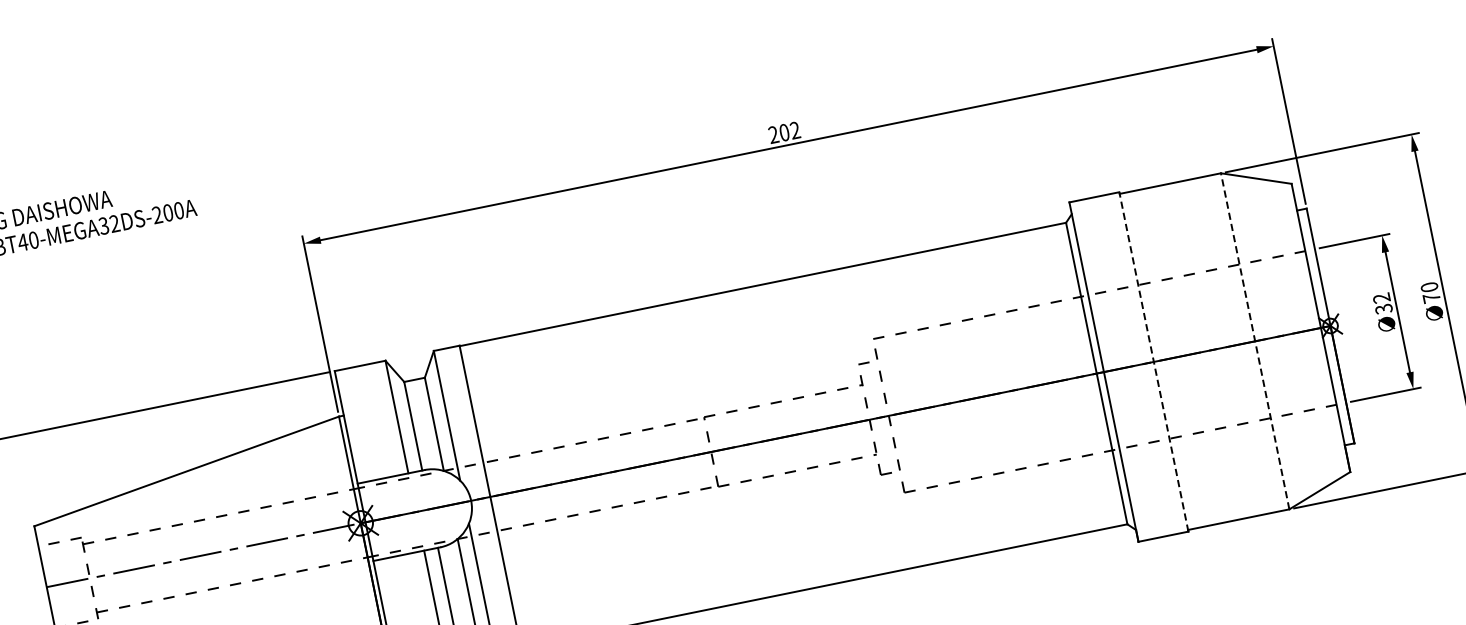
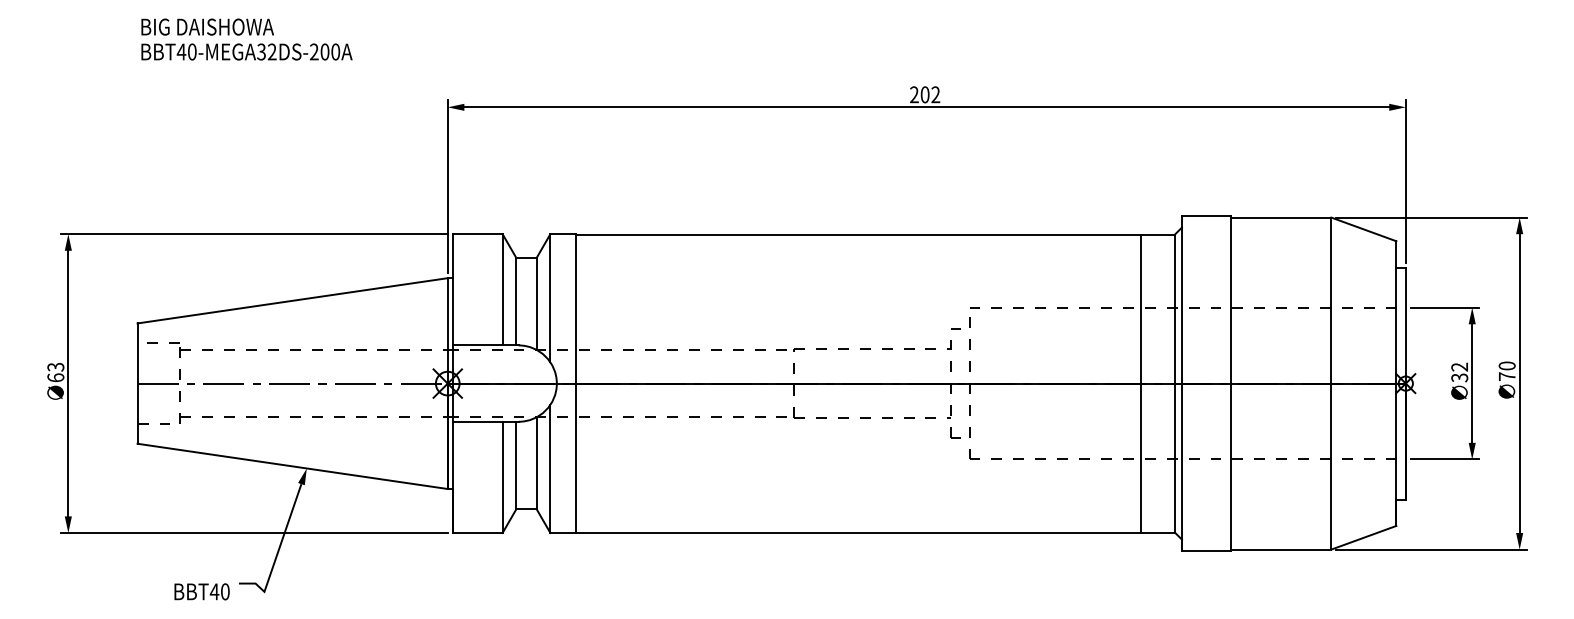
line: (1255, 341) -> (1331, 383), dashed -> solid
line: (1154, 361) -> (1231, 383), dashed -> solid
line: (1062, 380) -> (1141, 383), added

